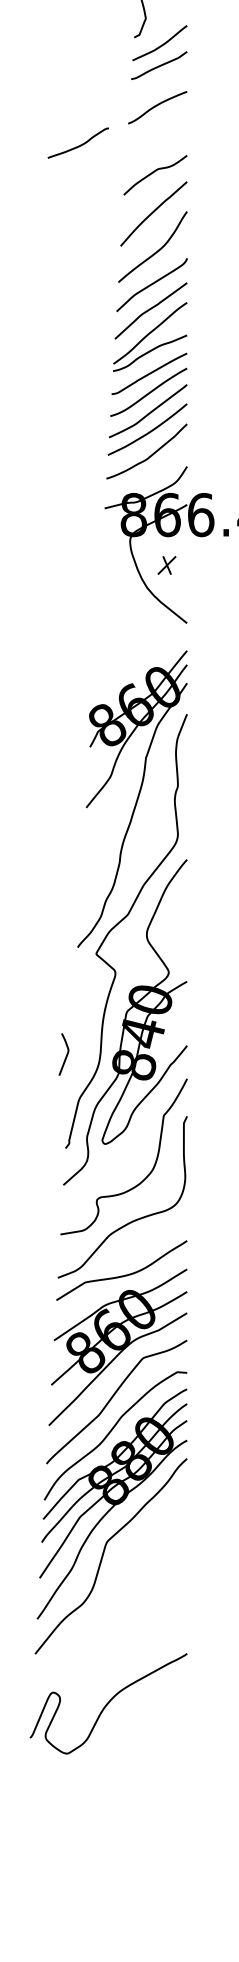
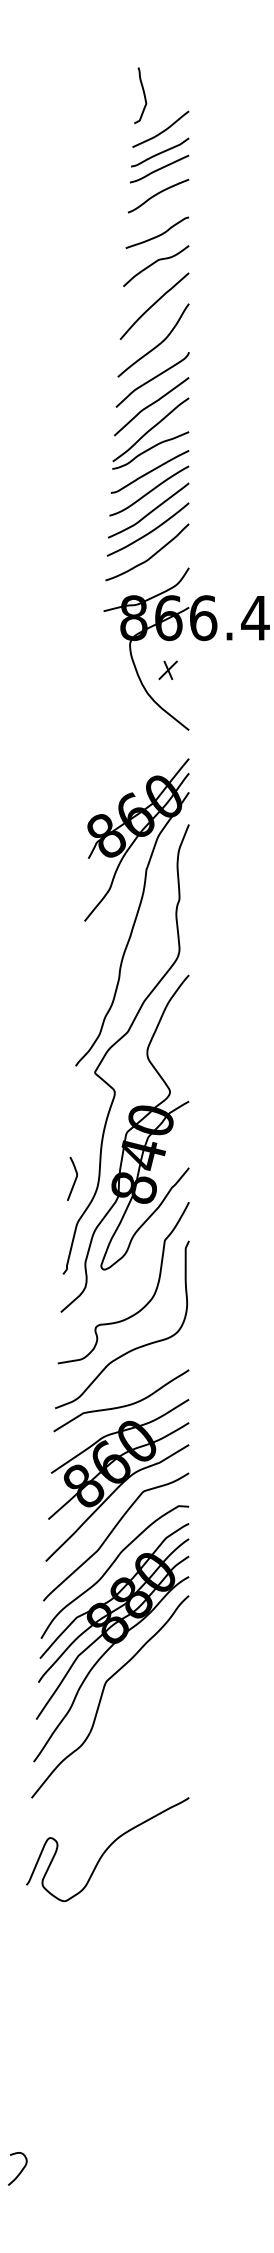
curve: (158, 81) -> (159, 168), added
curve: (78, 145) -> (157, 235), moved
curve: (65, 1055) -> (74, 1179), moved

